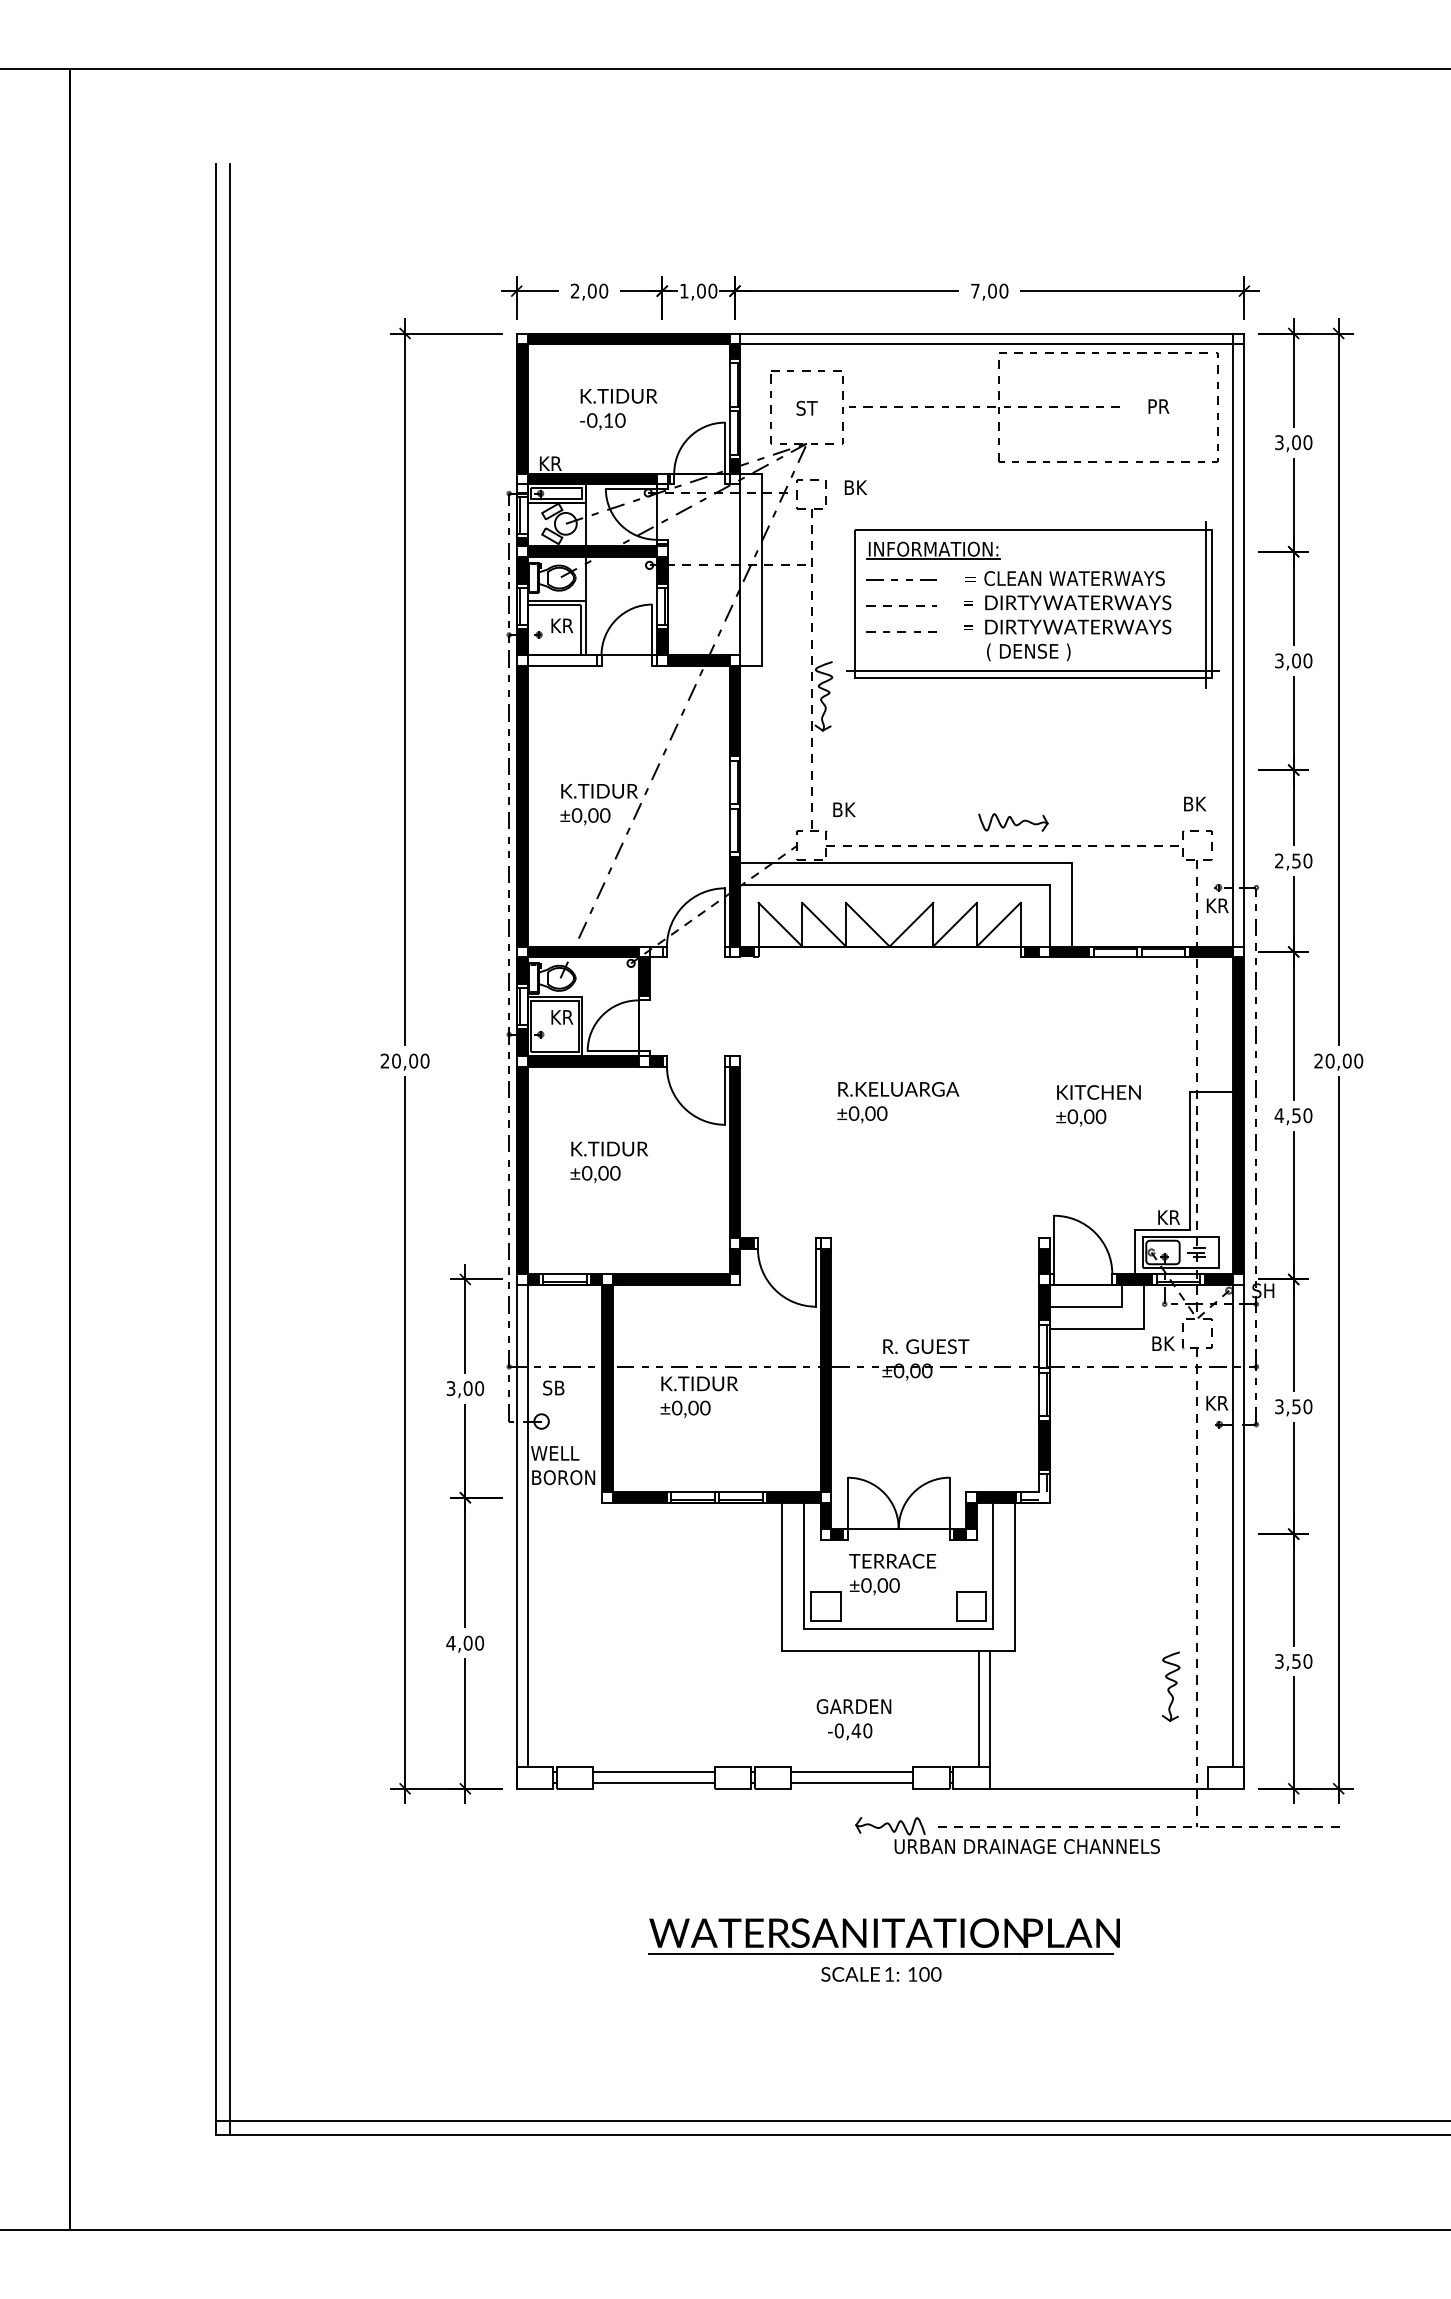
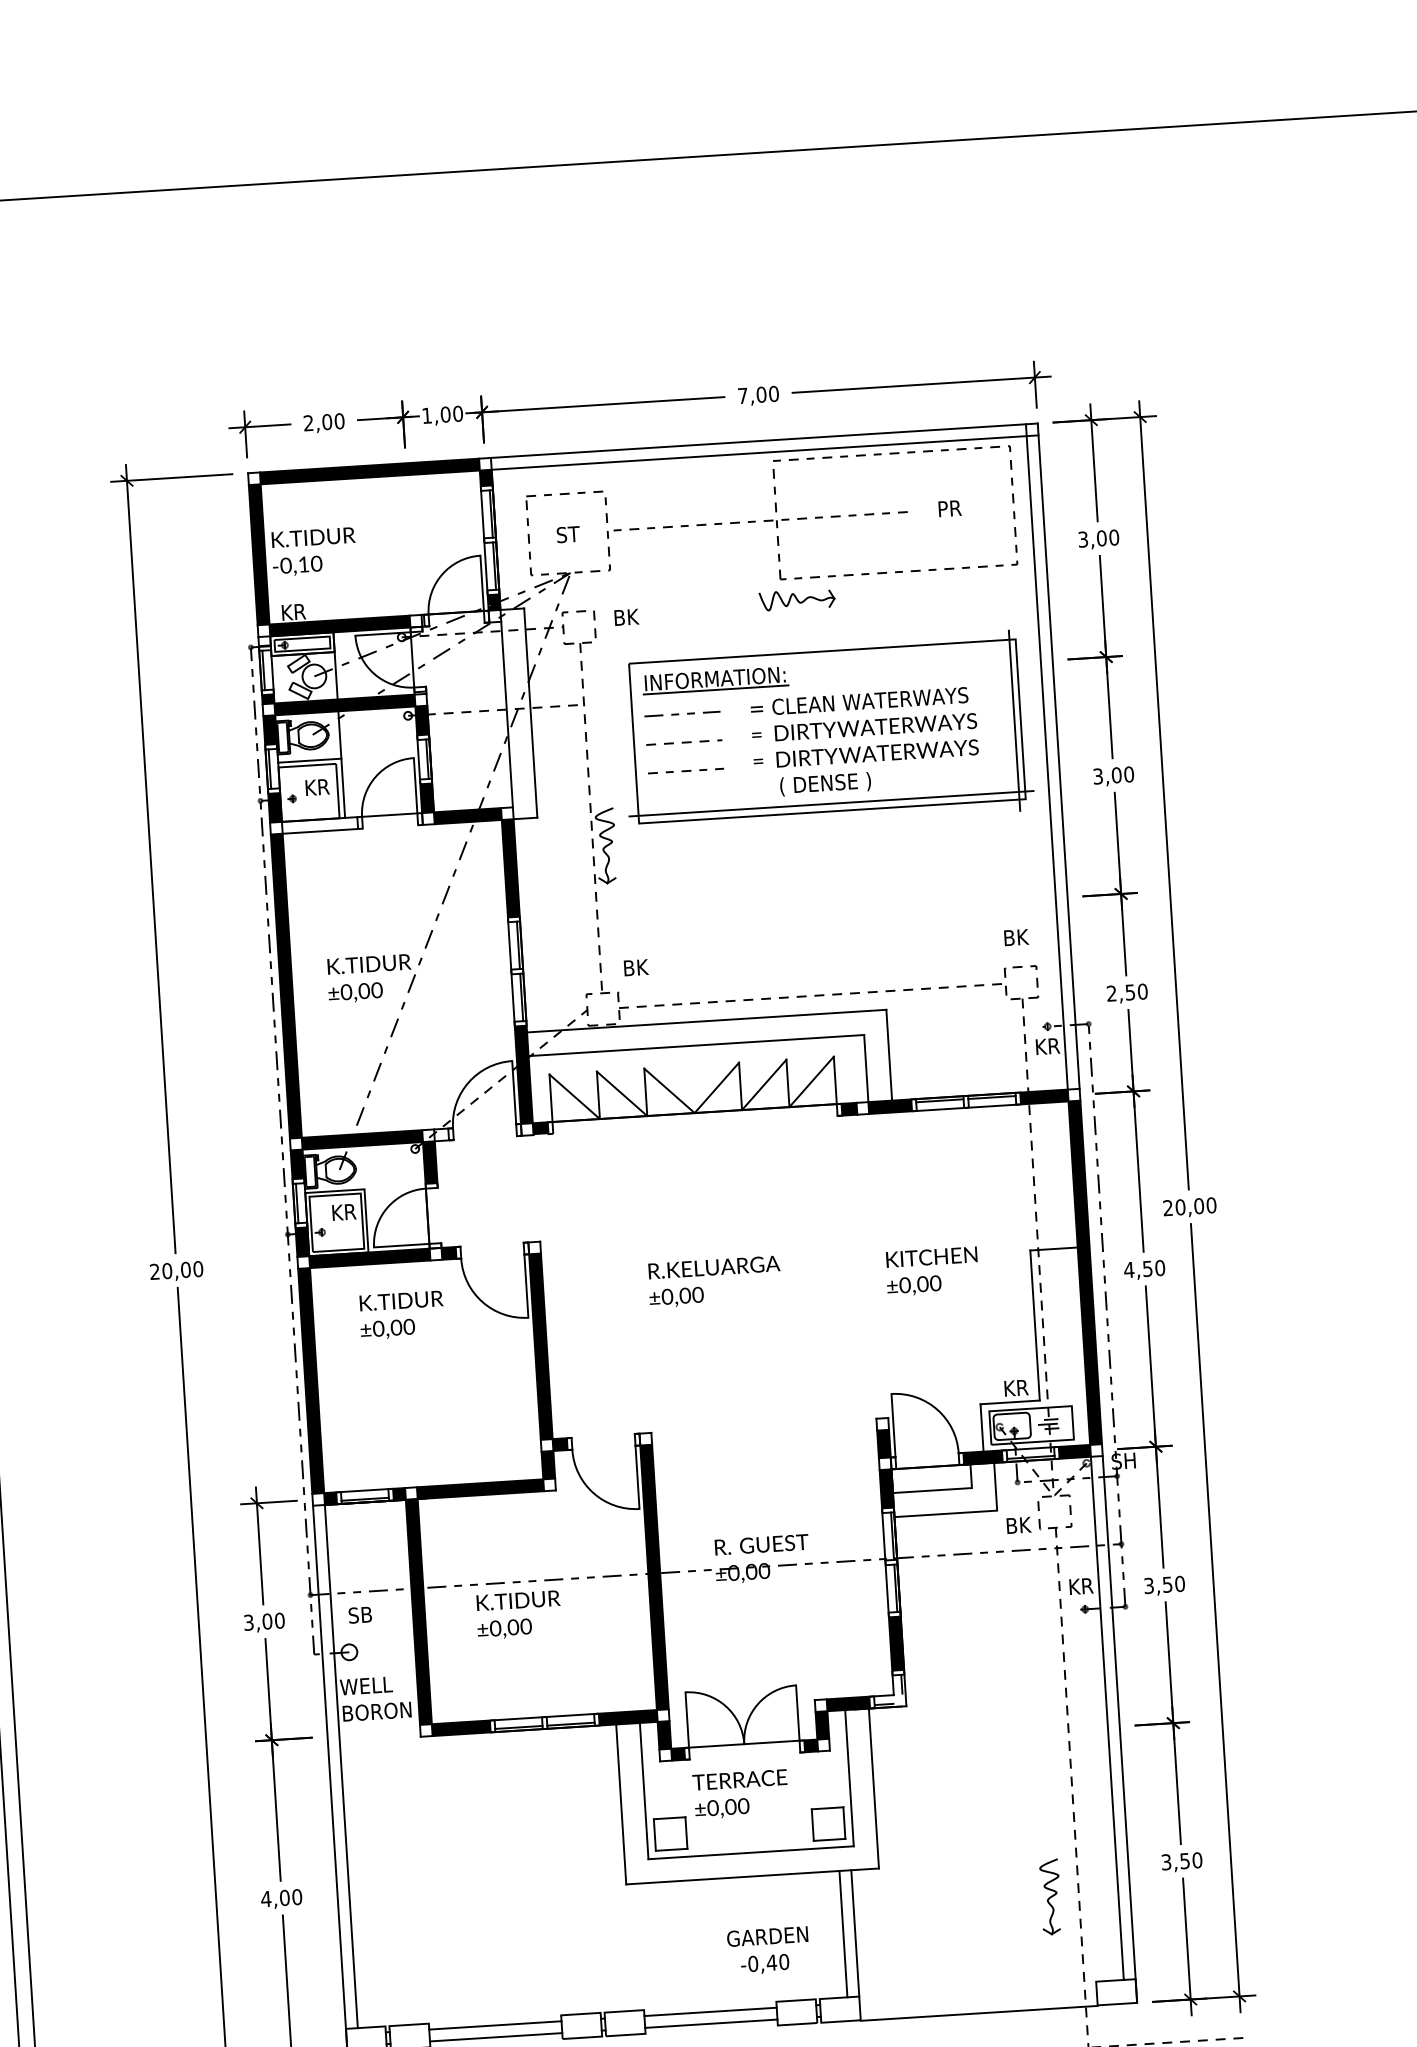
text: (618, 409) -> (313, 551), moved
part: (1013, 822) -> (797, 599), moved
text: (608, 1161) -> (401, 1314), moved
text: (853, 1719) -> (767, 1950), moved

